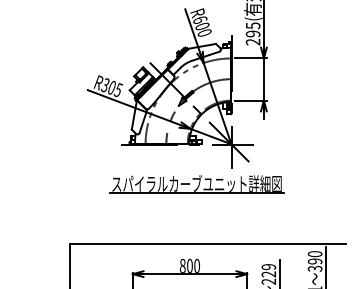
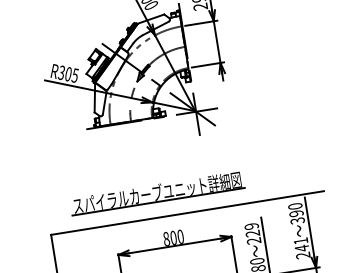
part: (196, 184) -> (156, 193), moved

